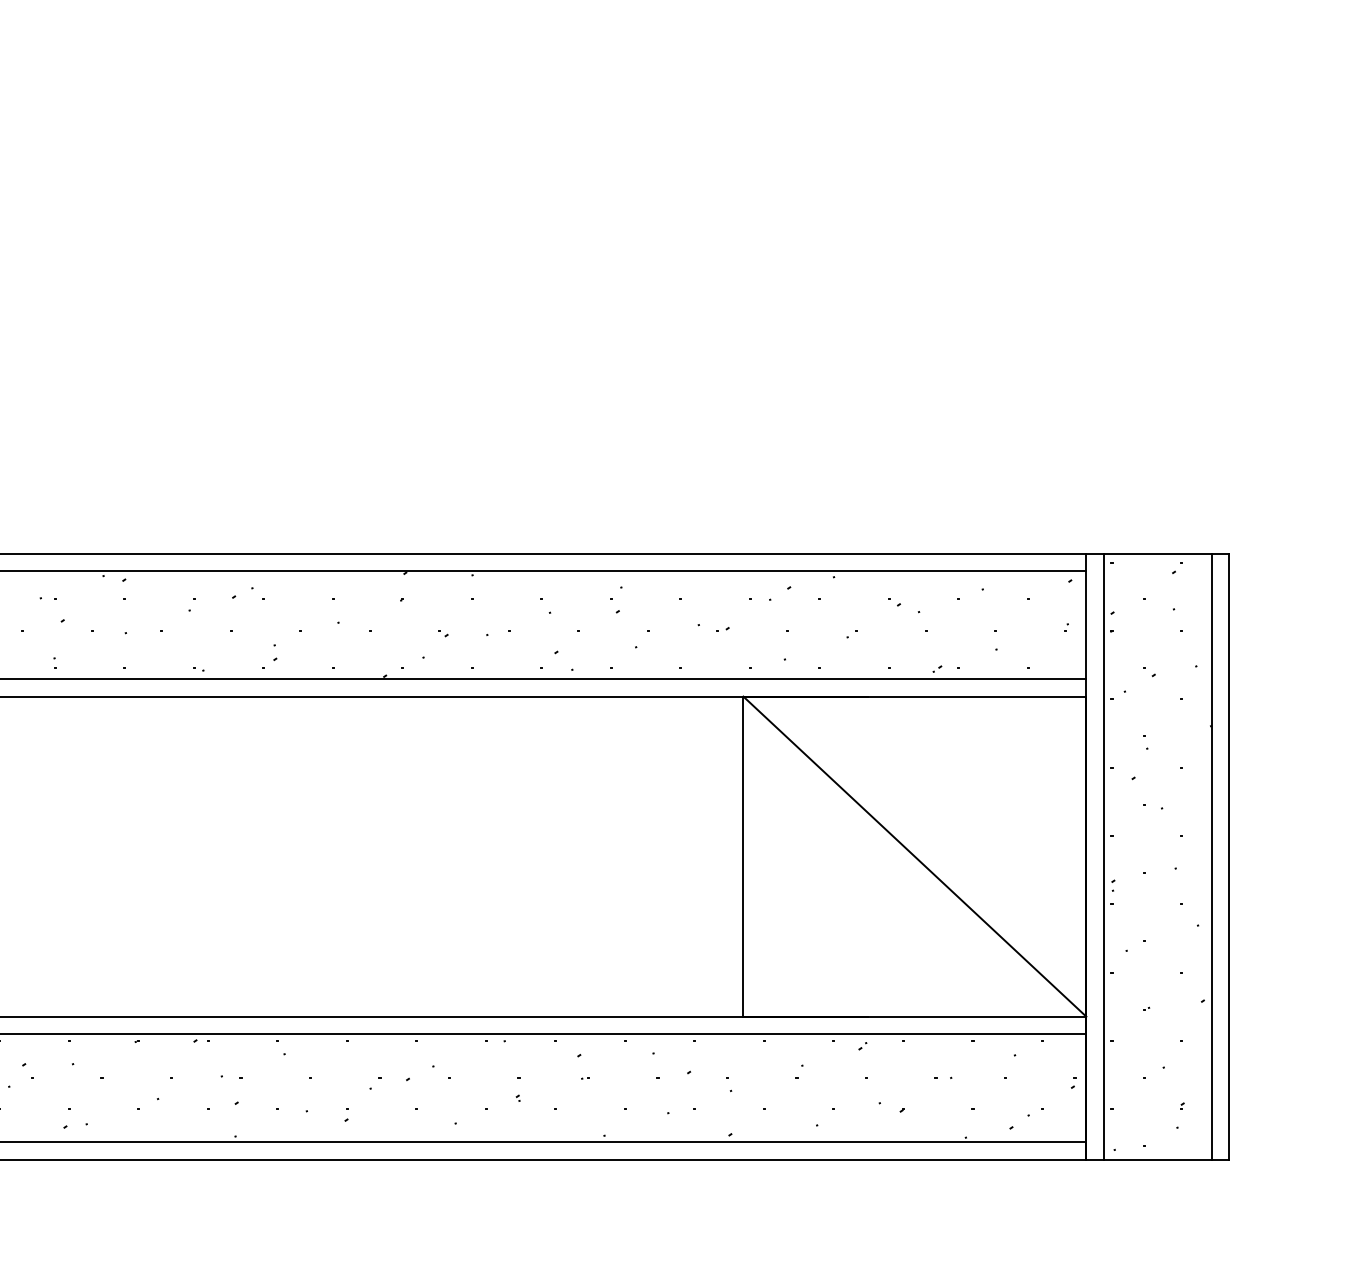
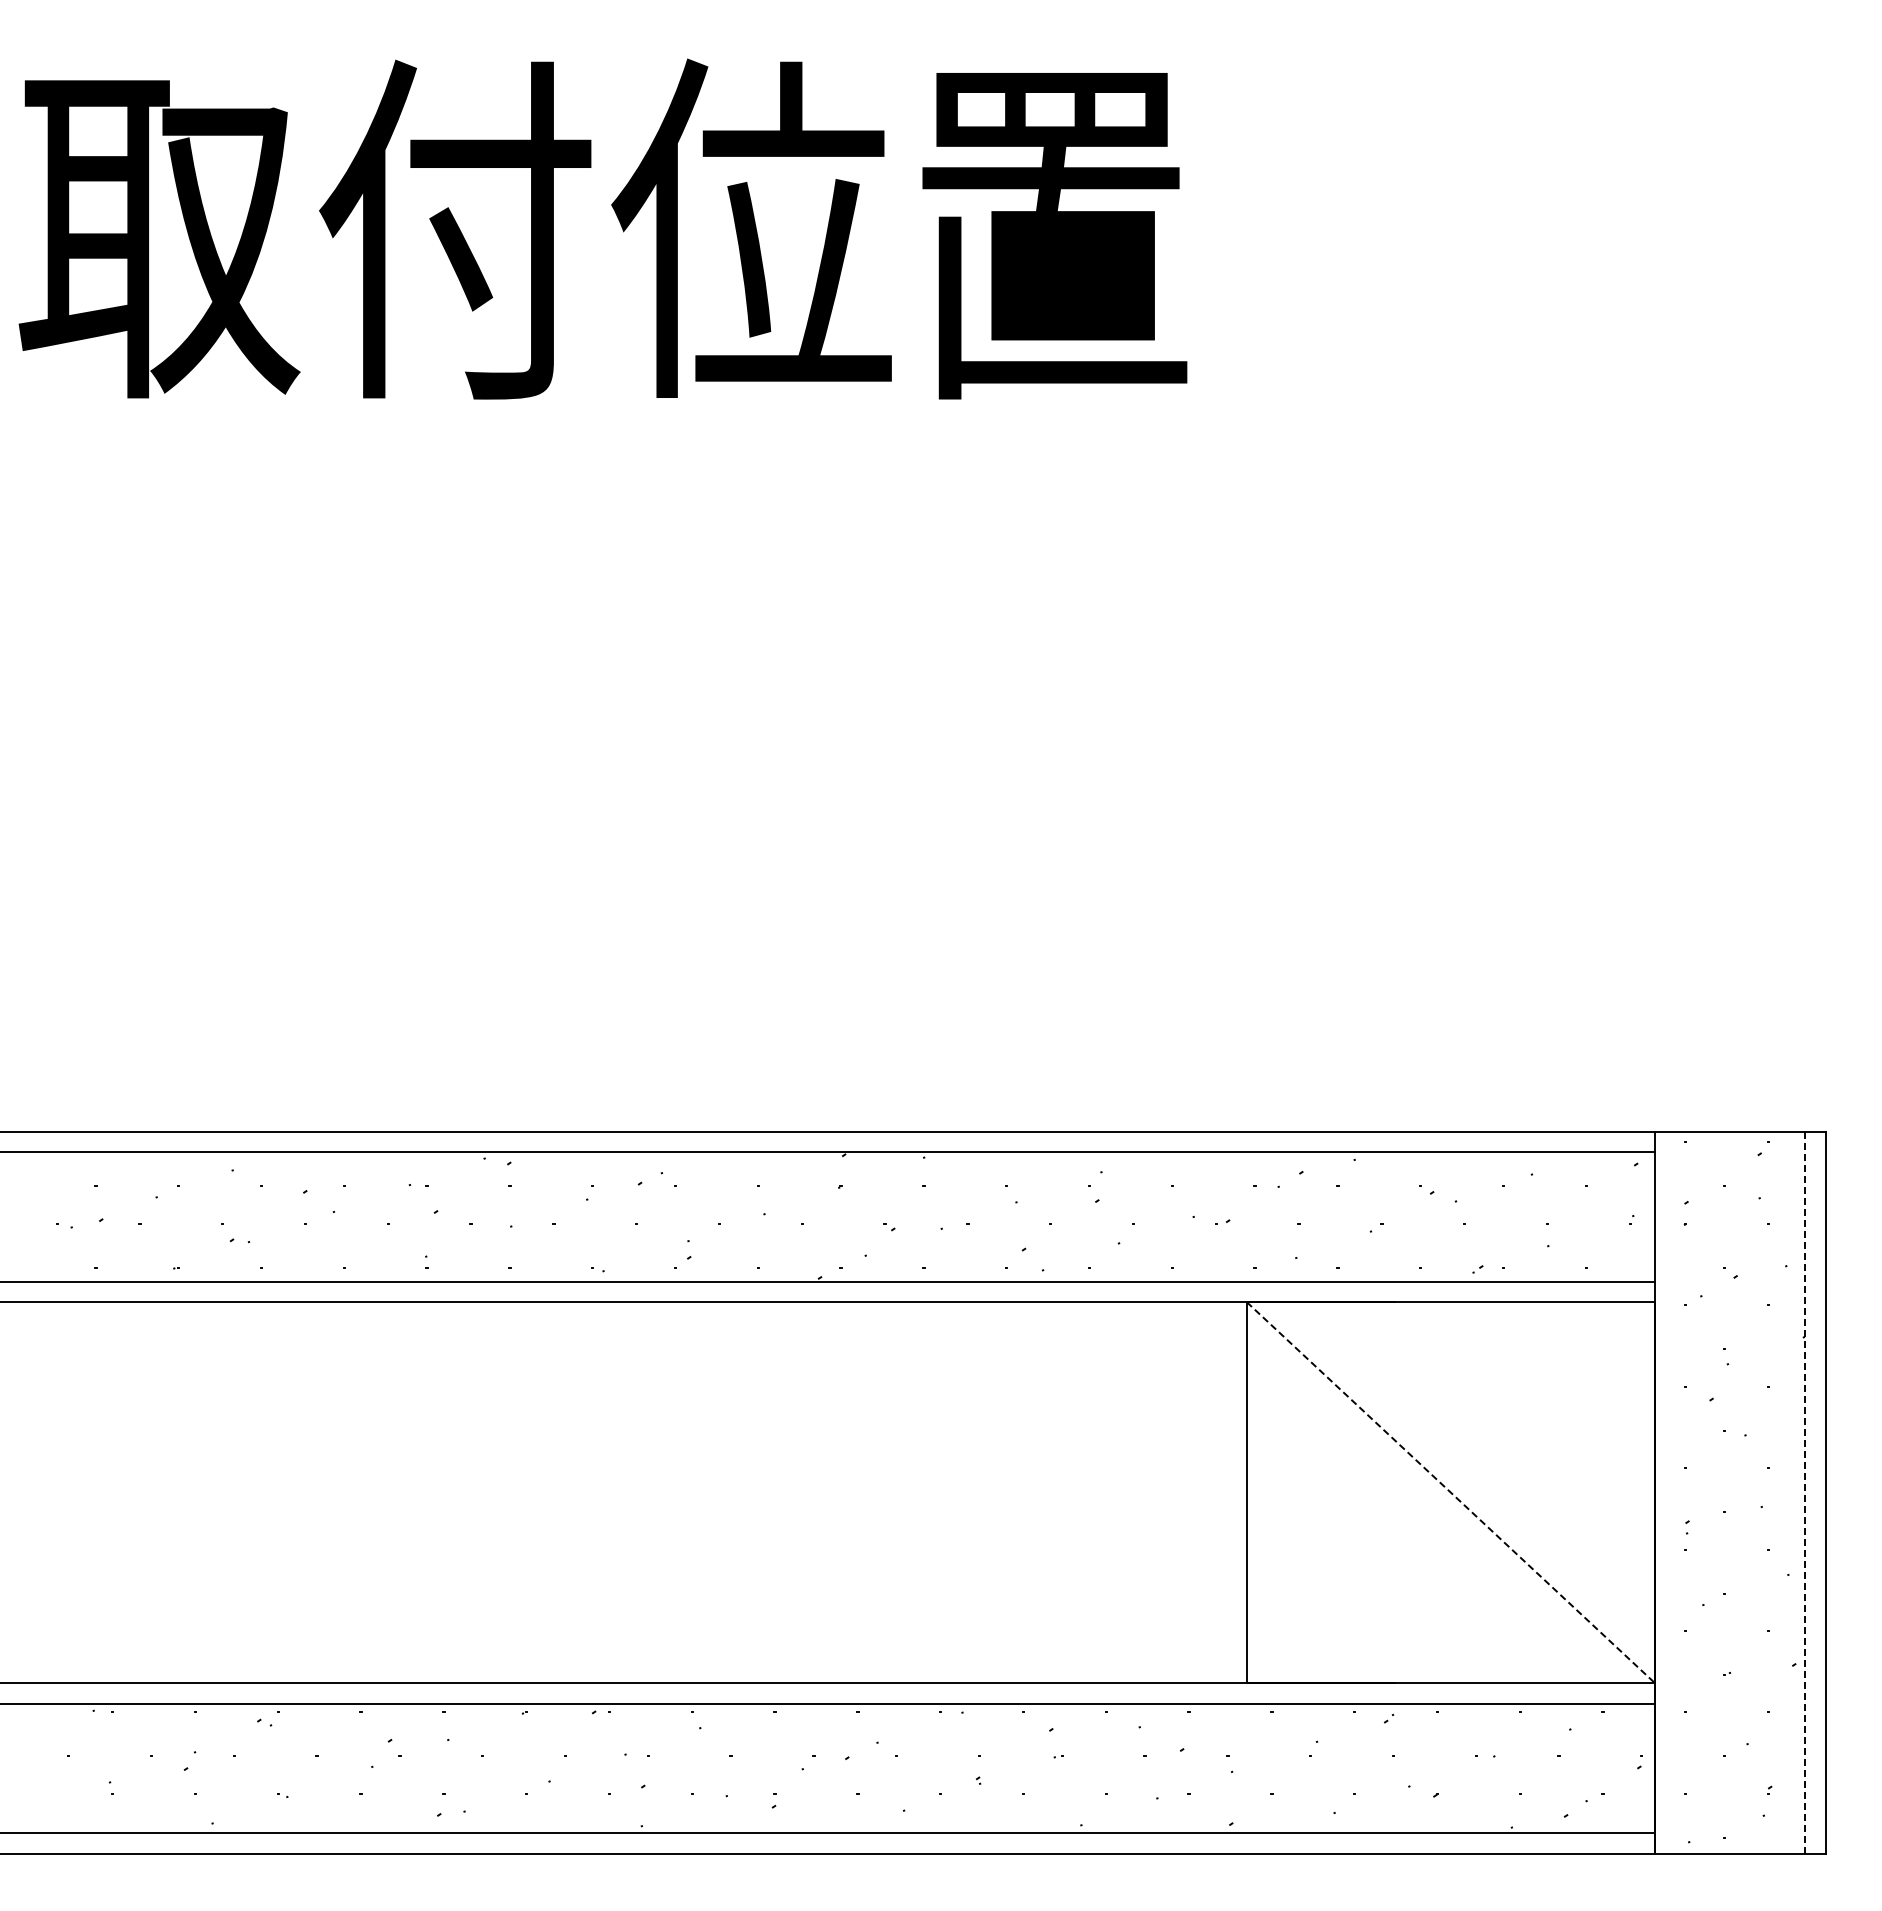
line: (1103, 856) -> (1675, 1492), removed
line: (1212, 856) -> (1805, 1492), solid -> dashed
line: (915, 857) -> (1451, 1493), solid -> dashed

